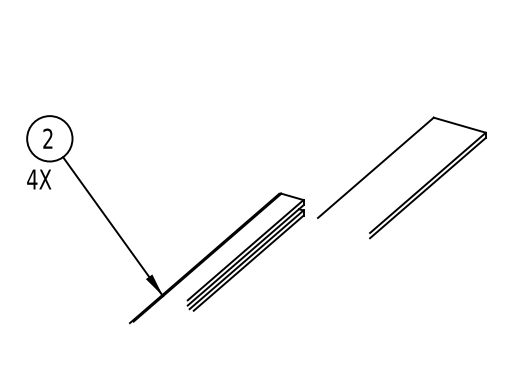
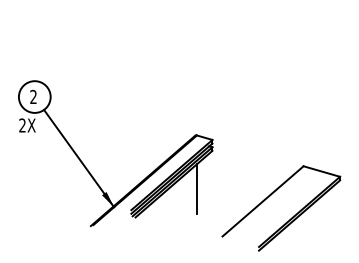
text: (32, 179) -> (22, 125), 4X -> 2X
part: (416, 190) -> (291, 217), moved
line: (282, 269) -> (197, 188), added

